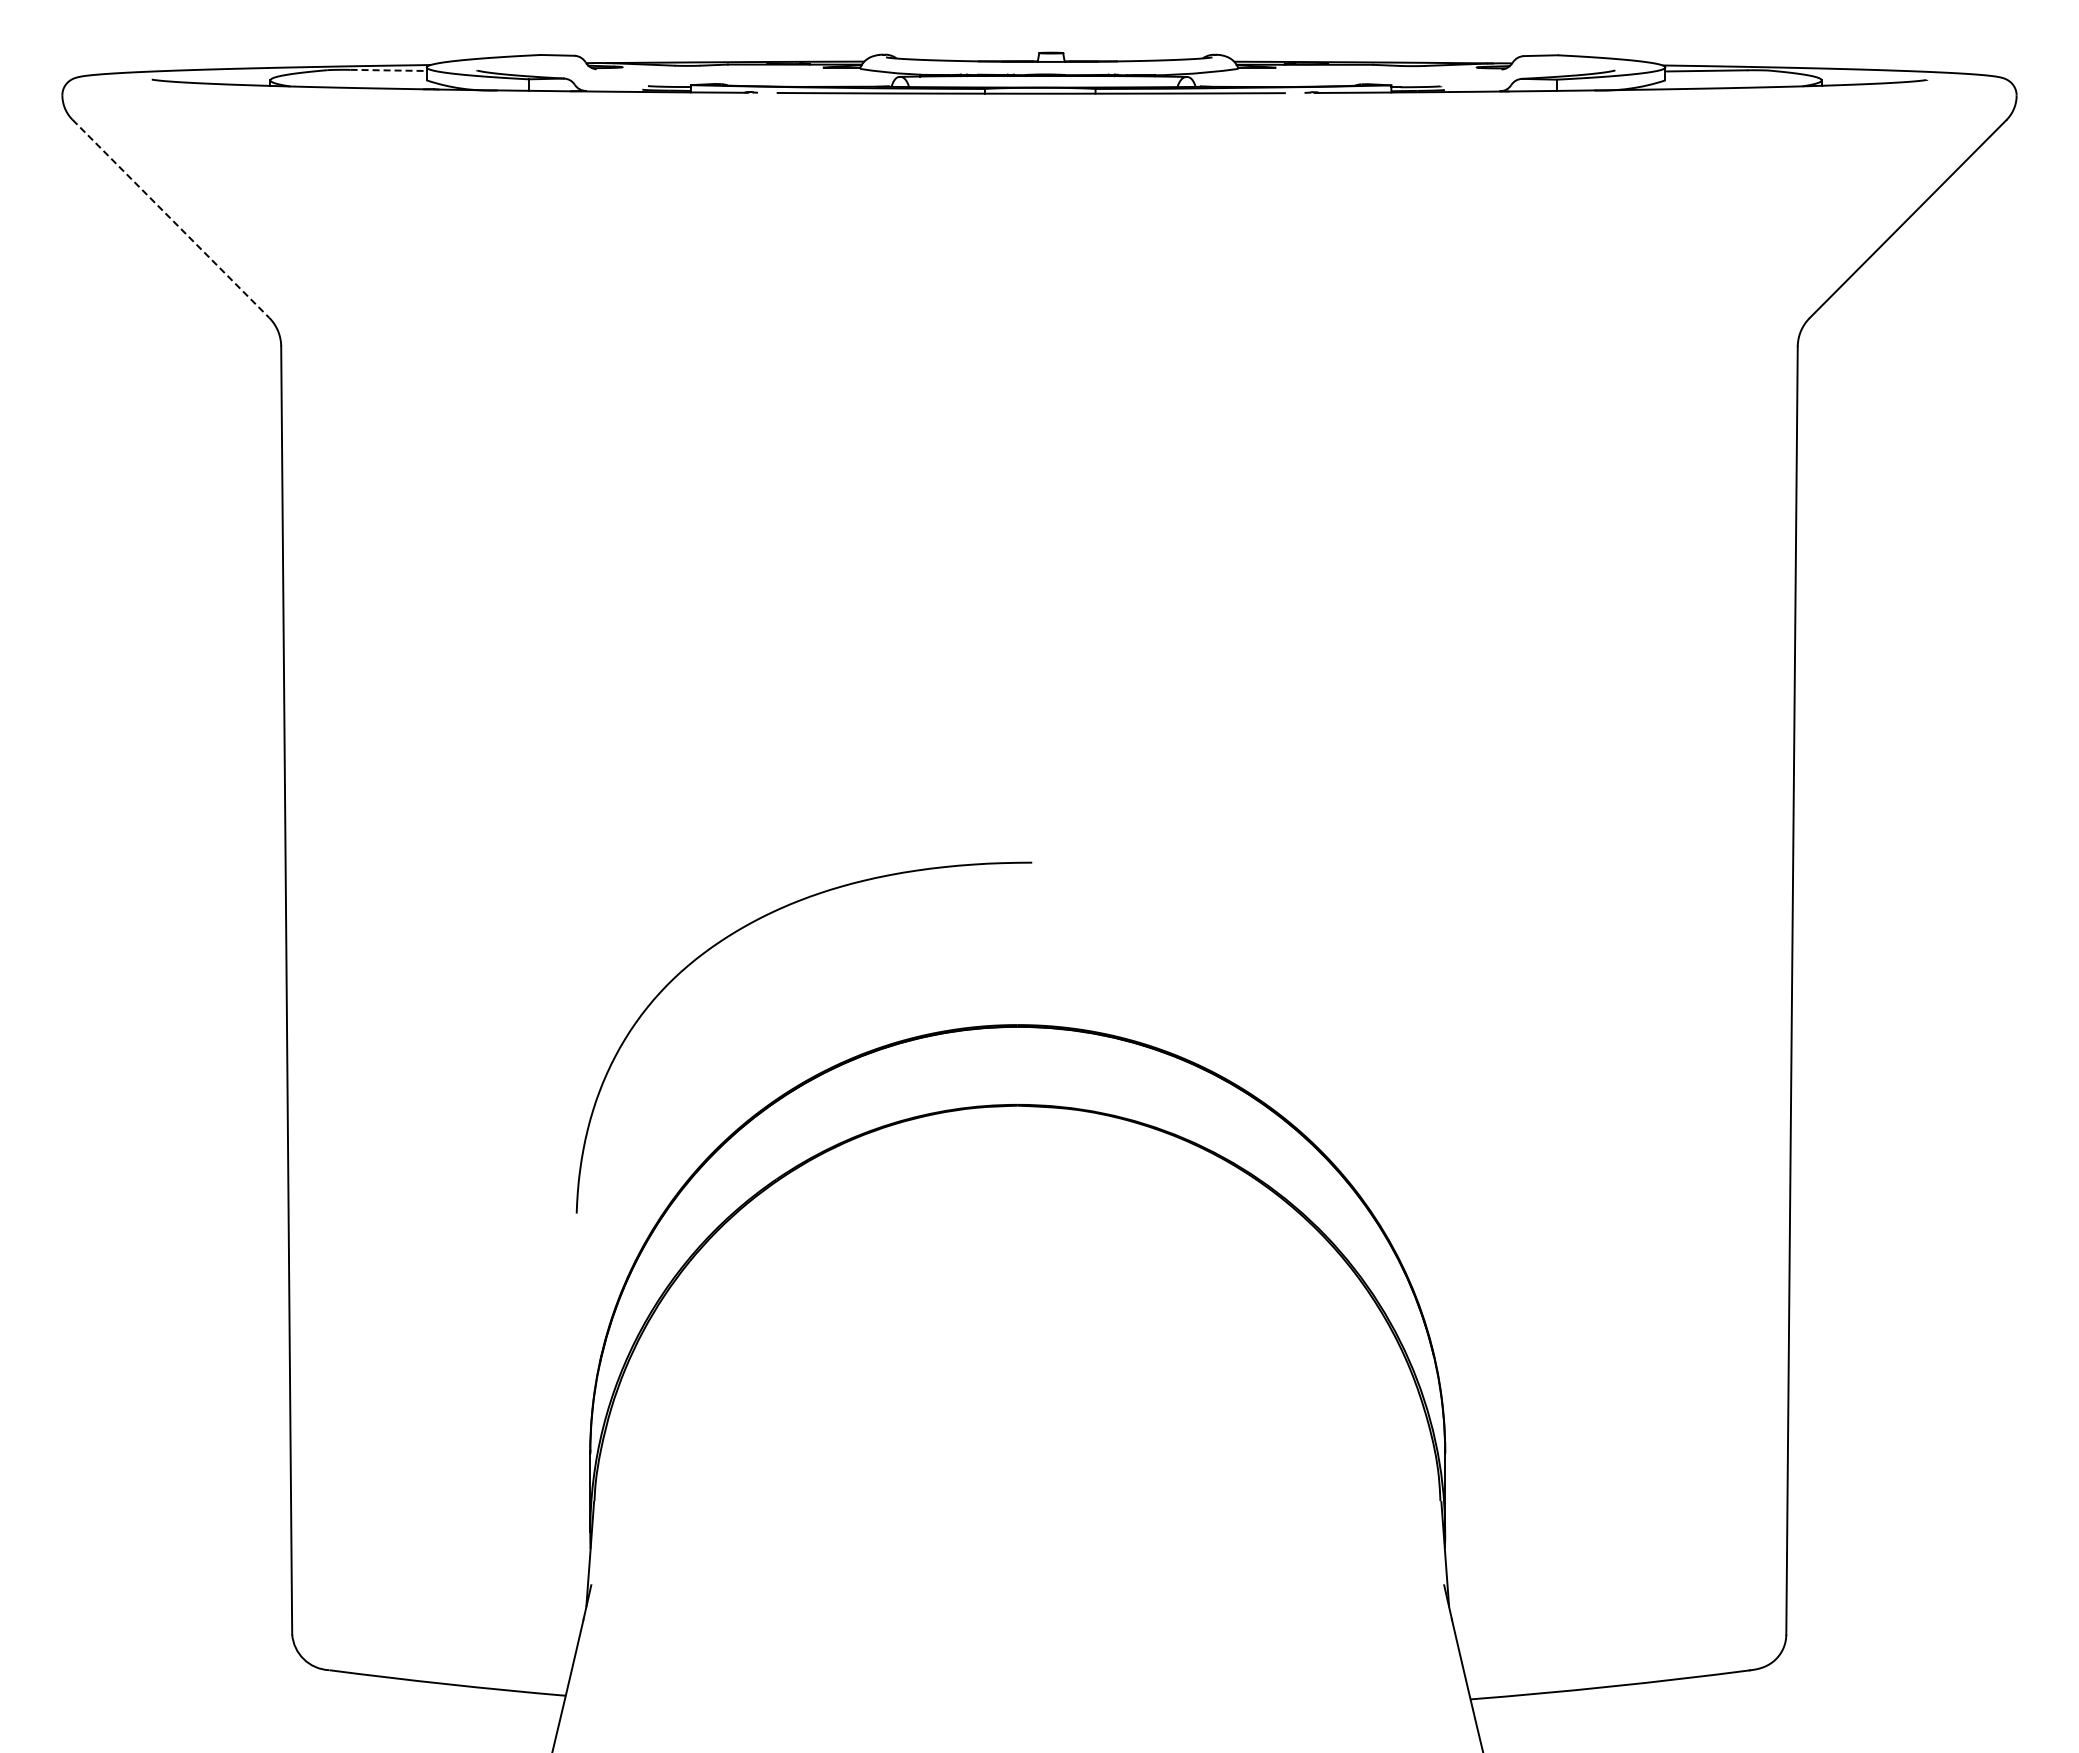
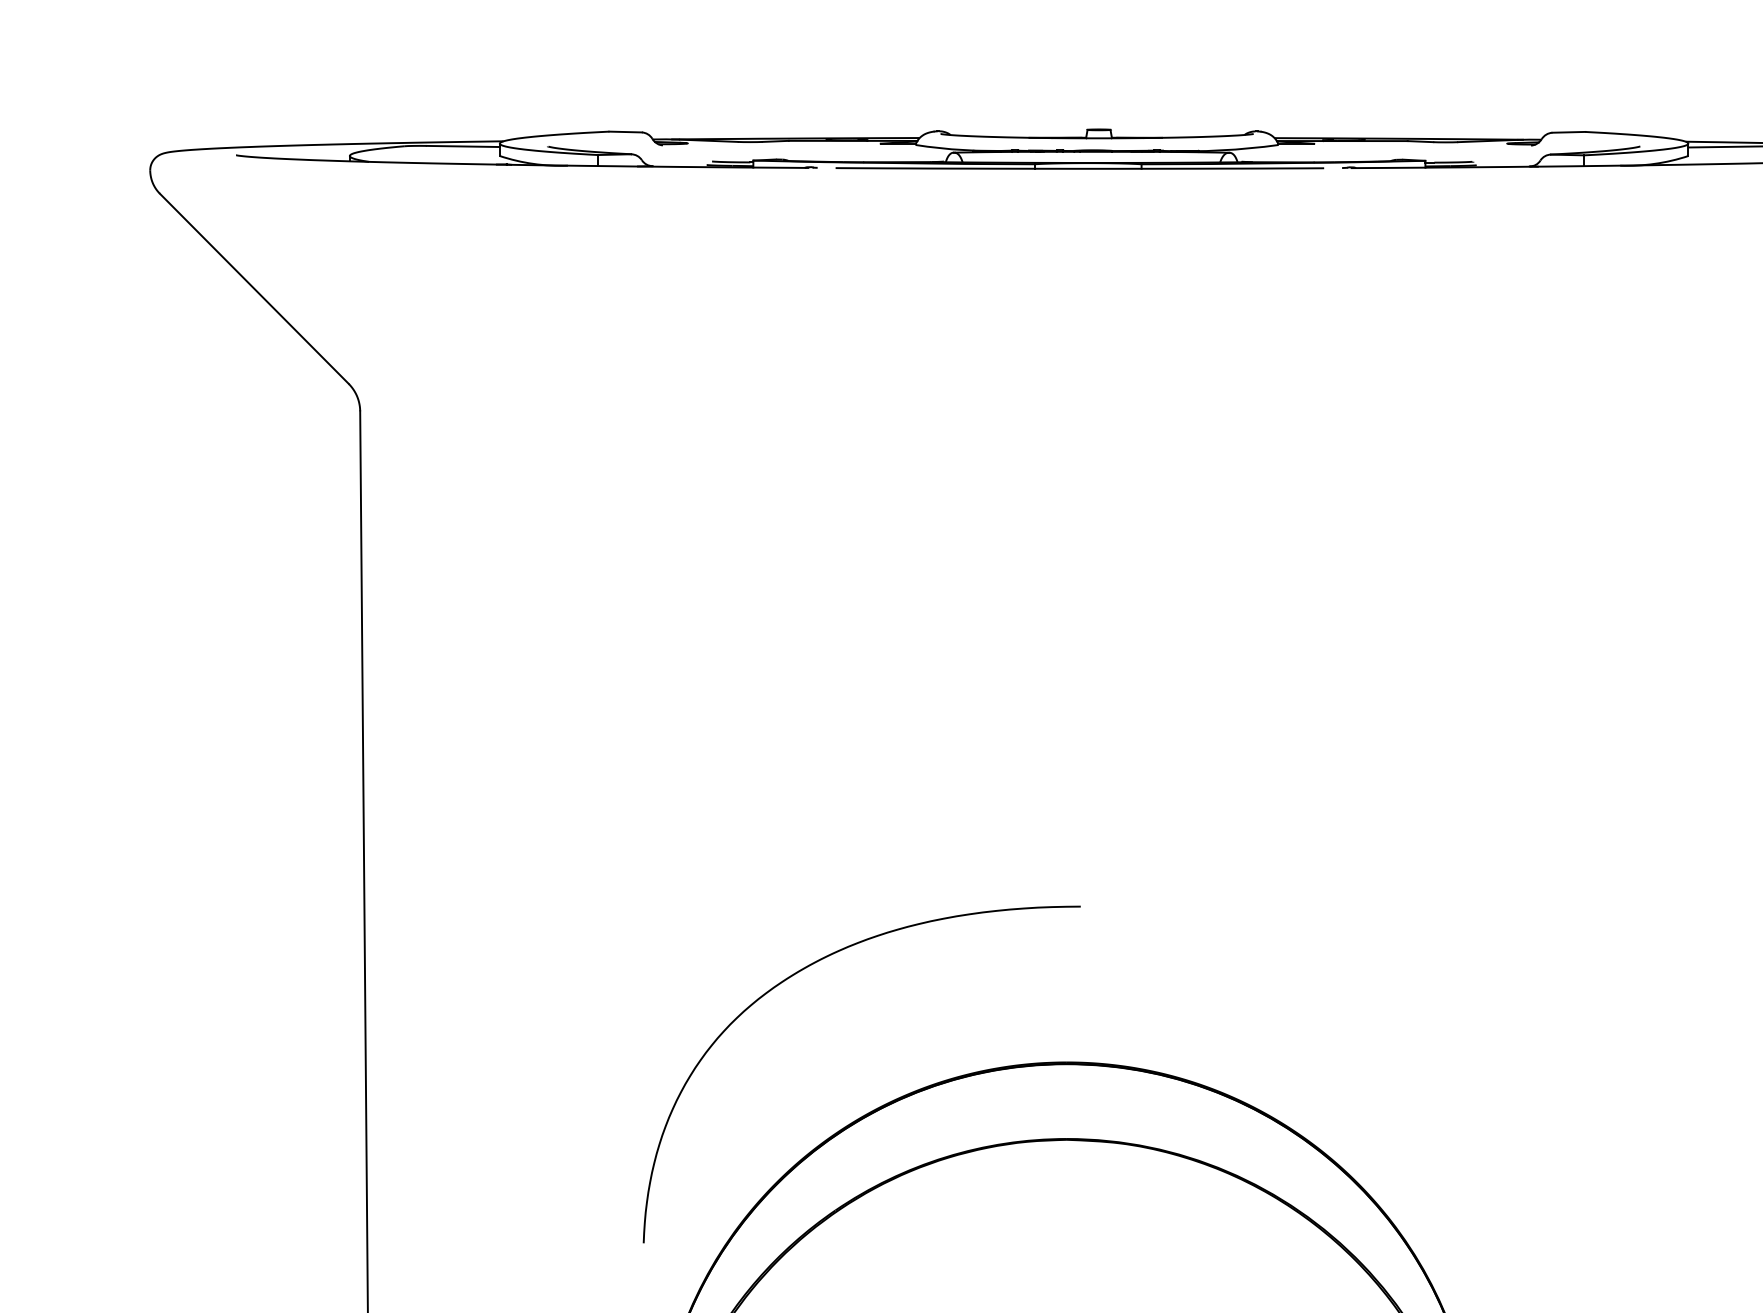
line: (389, 70) -> (464, 146), dashed -> solid
line: (170, 218) -> (253, 288), dashed -> solid

